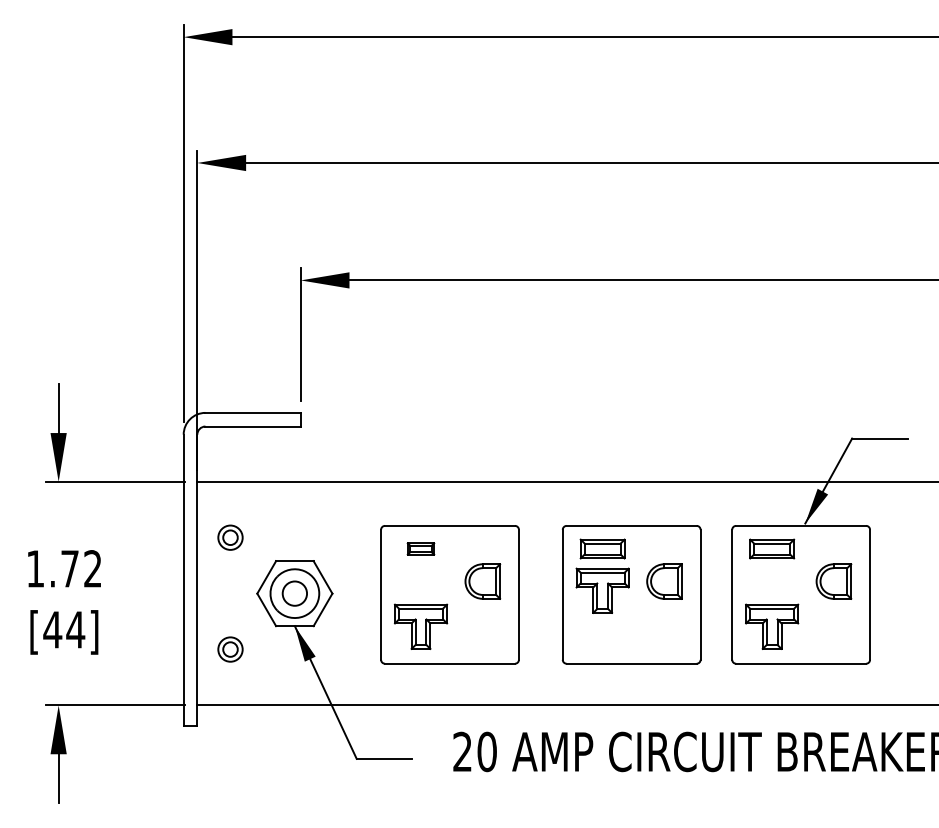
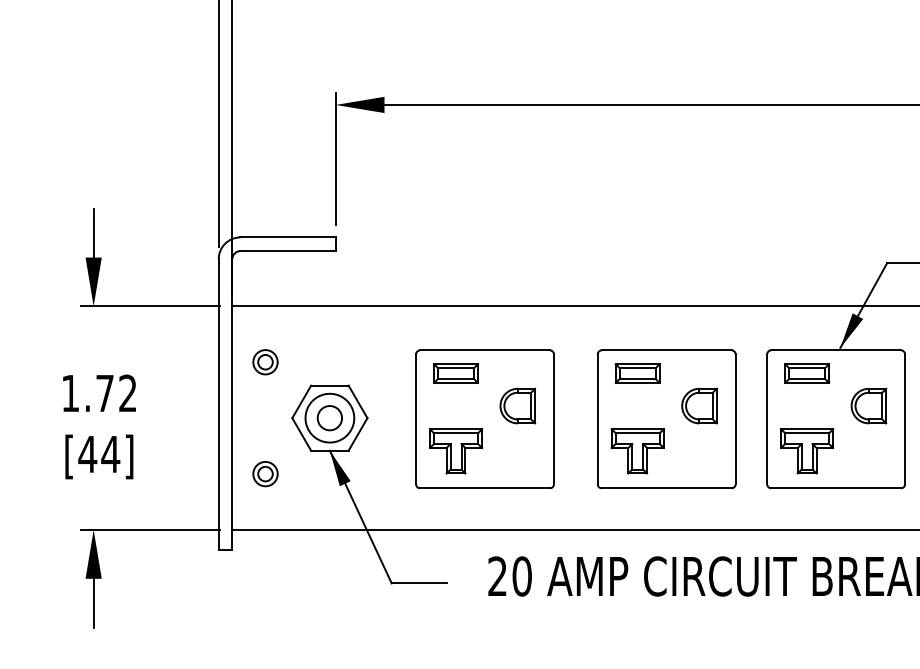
part: (420, 548) -> (455, 373), size x1.67
part: (602, 590) -> (637, 451), moved

